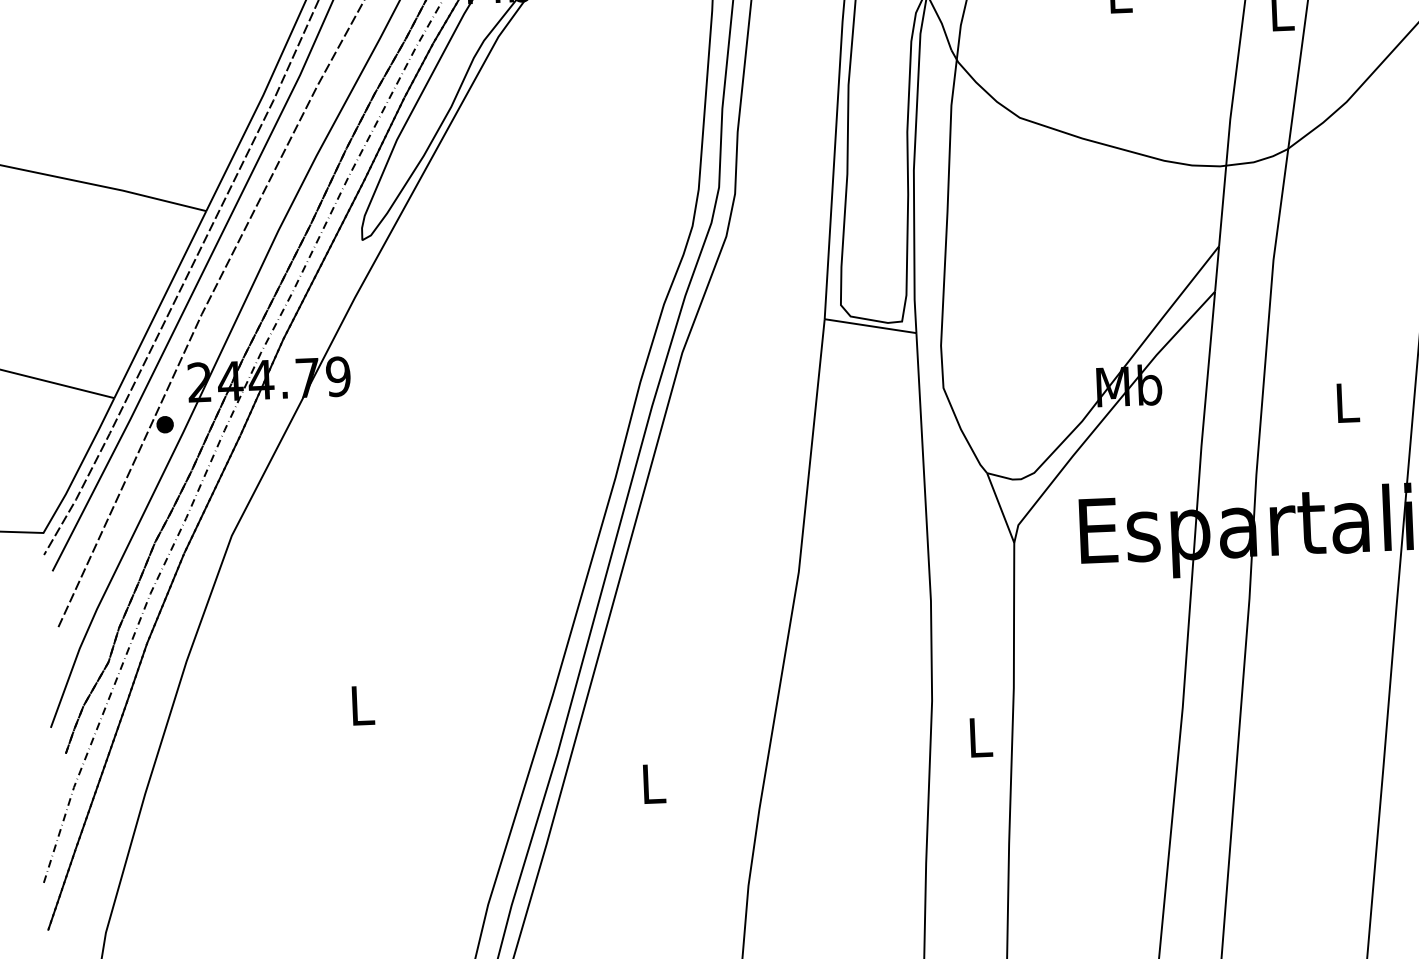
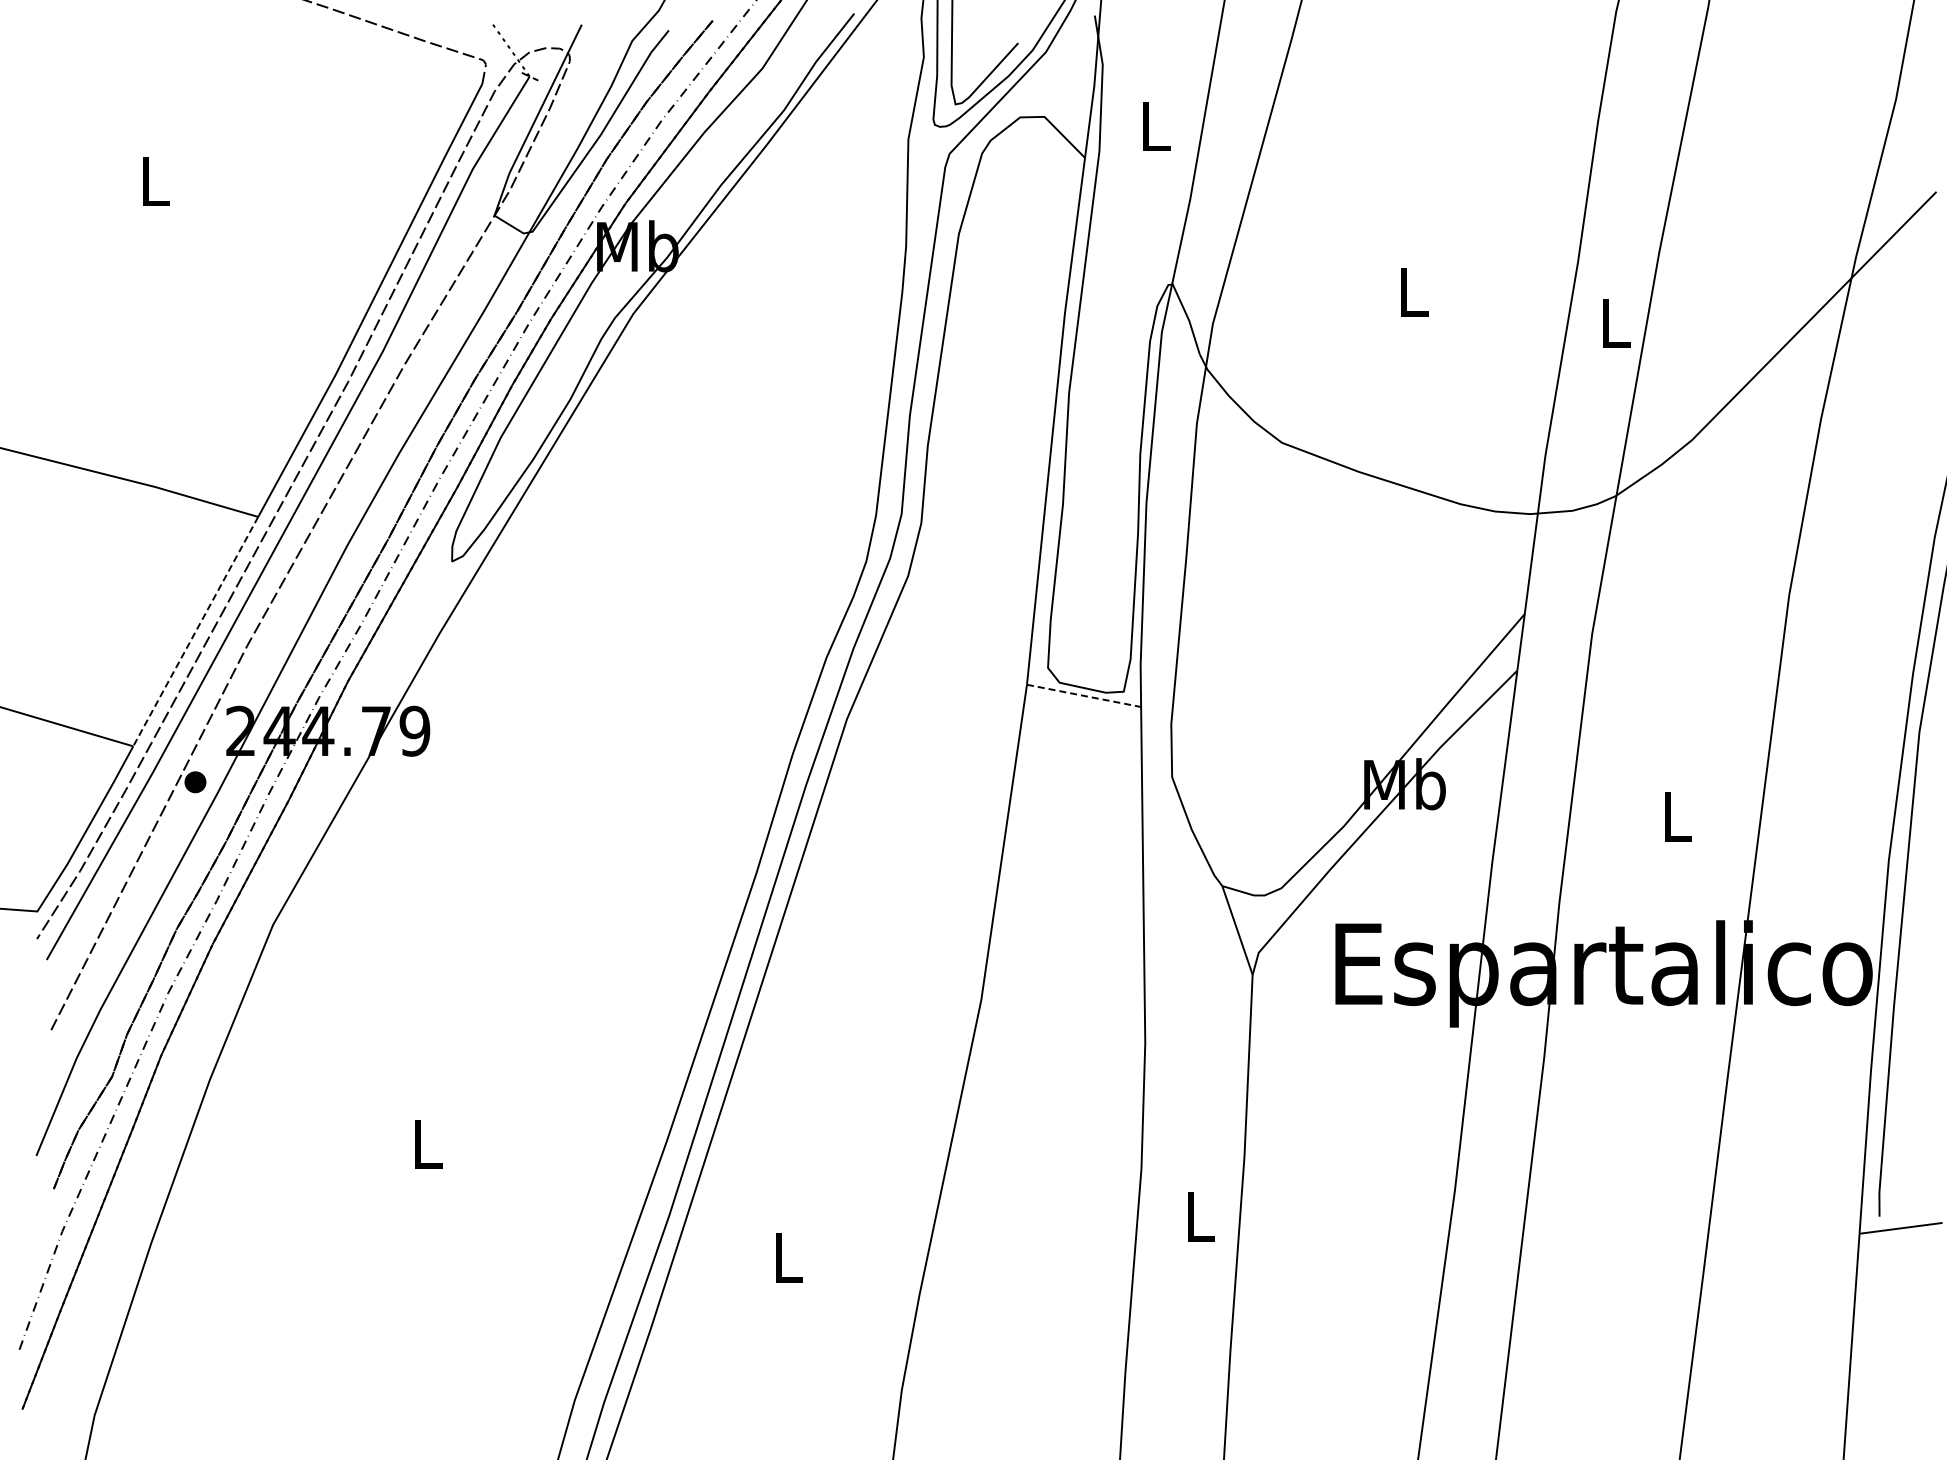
line: (160, 304) -> (195, 631), solid -> dashed
line: (870, 325) -> (1084, 695), solid -> dashed

